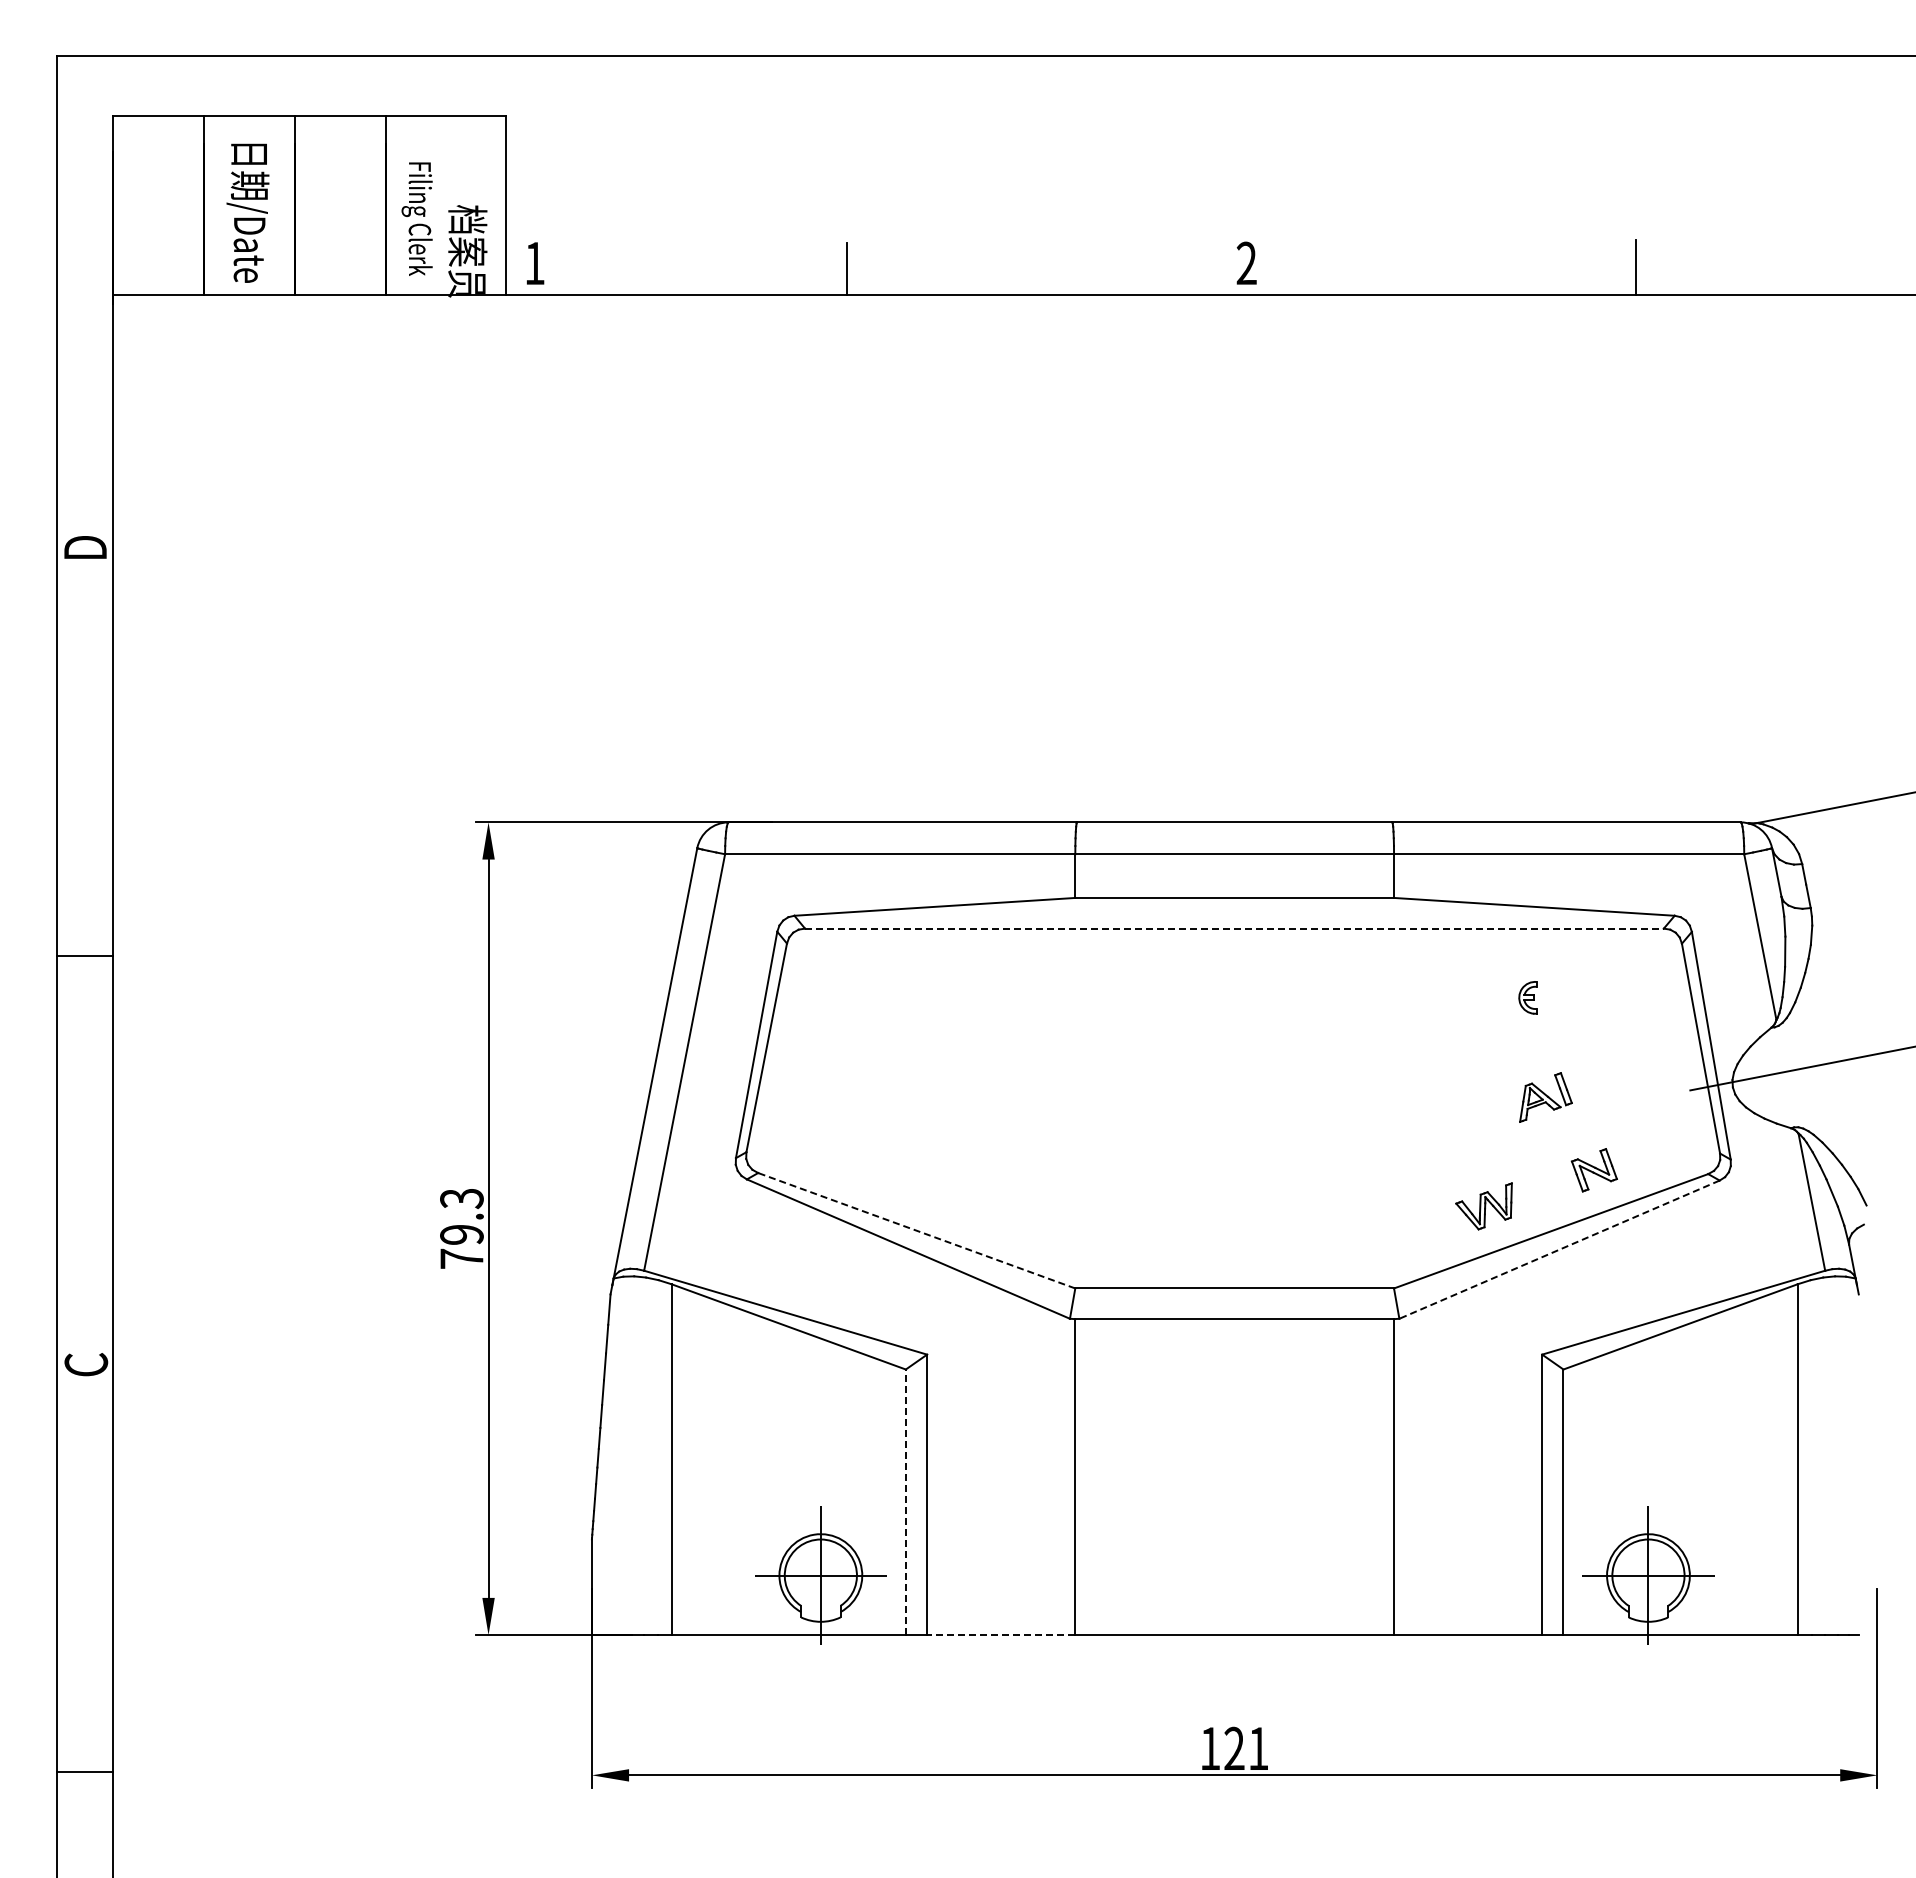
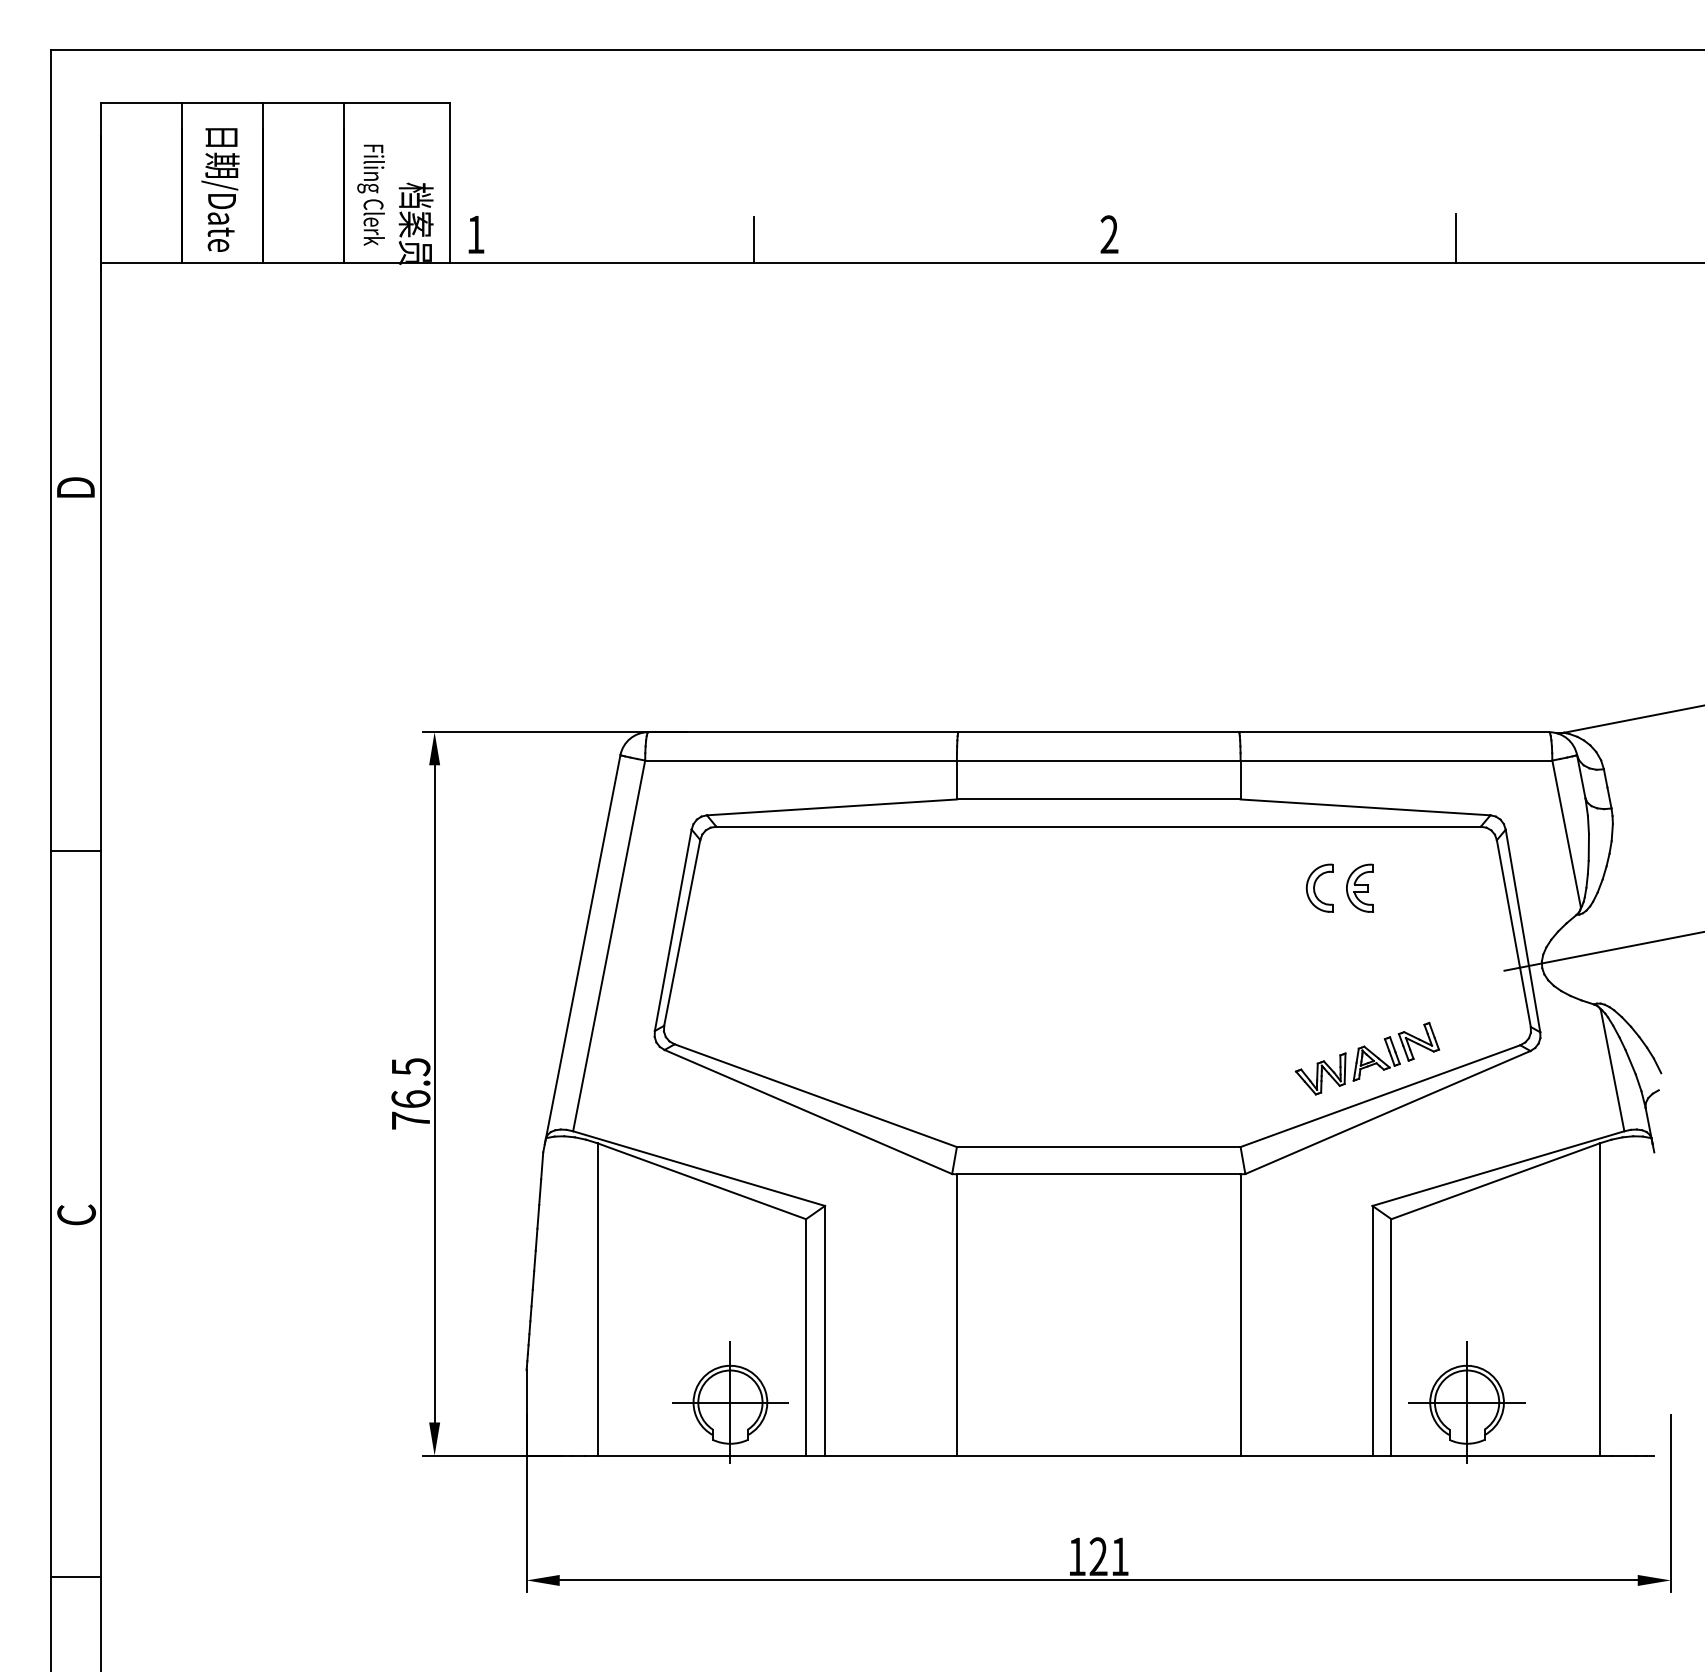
line: (1234, 928) -> (1098, 826), dashed -> solid
part: (1482, 997) -> (1319, 888), added
part: (1527, 997) -> (1359, 888), size x1.67
part: (1545, 1097) -> (1376, 1058), moved
text: (461, 1216) -> (410, 1083), 79.3 -> 76.5
line: (916, 1230) -> (815, 1095), dashed -> solid
line: (1559, 1249) -> (1387, 1112), dashed -> solid
line: (905, 1502) -> (805, 1337), dashed -> solid
line: (1000, 1635) -> (890, 1455), dashed -> solid

